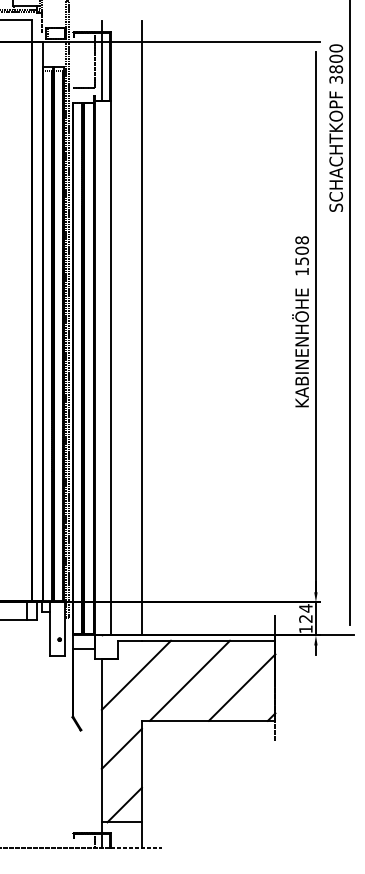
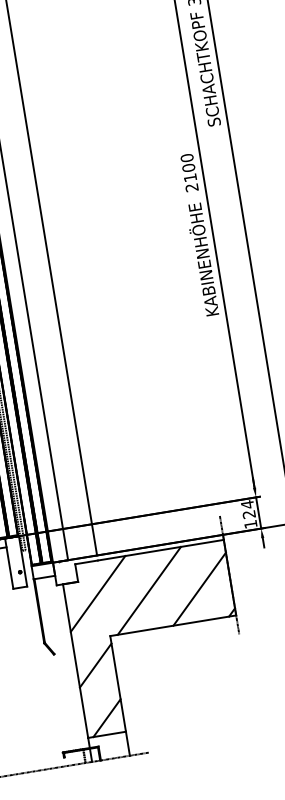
text: (301, 255) -> (188, 172), 1508 -> 2100

